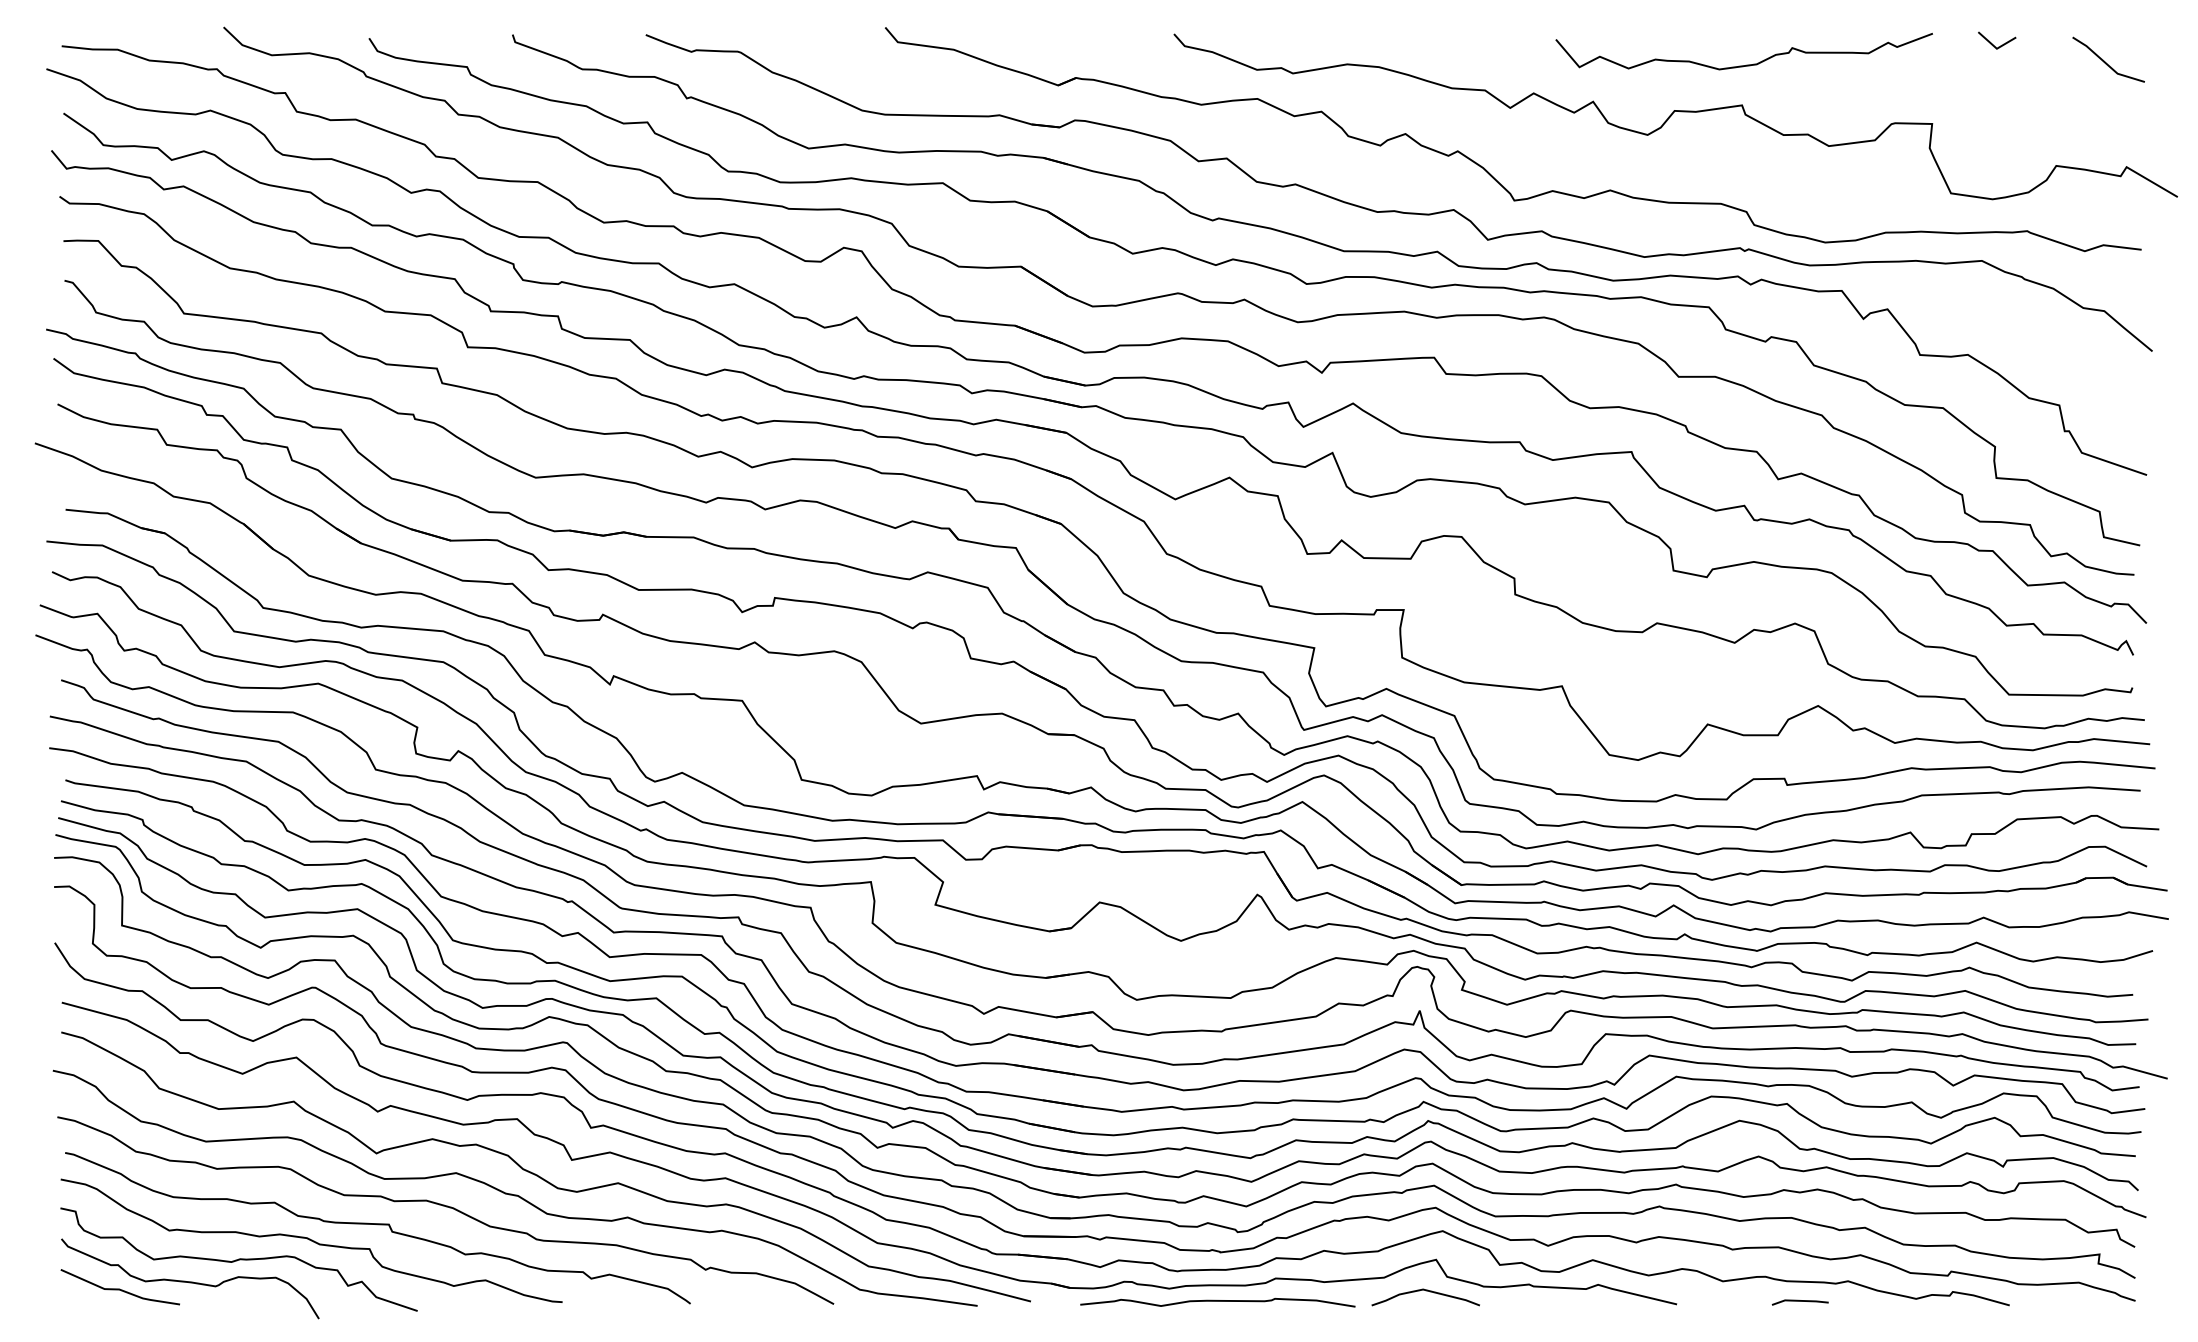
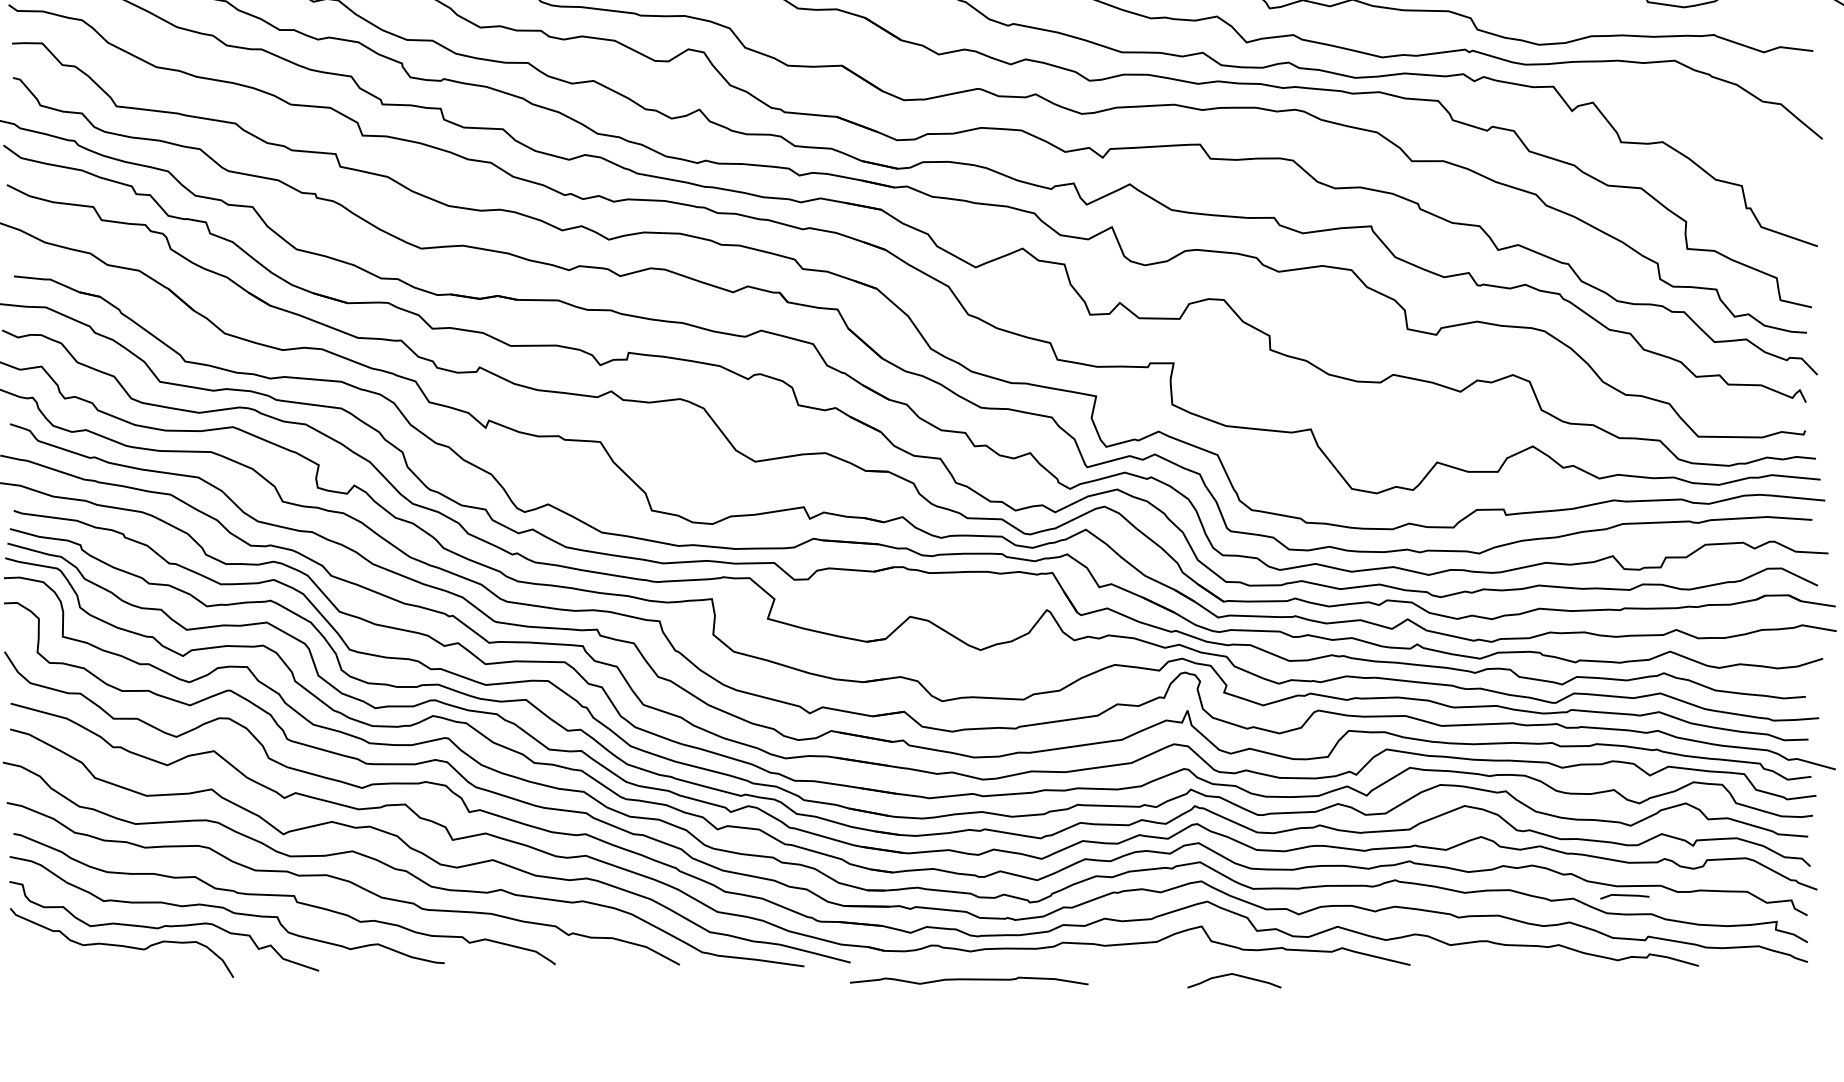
curve: (119, 1288) -> (60, 951), removed
curve: (1426, 1291) -> (1235, 975), moved
curve: (1217, 1301) -> (968, 979), moved
line: (1799, 1301) -> (1624, 895), moved

